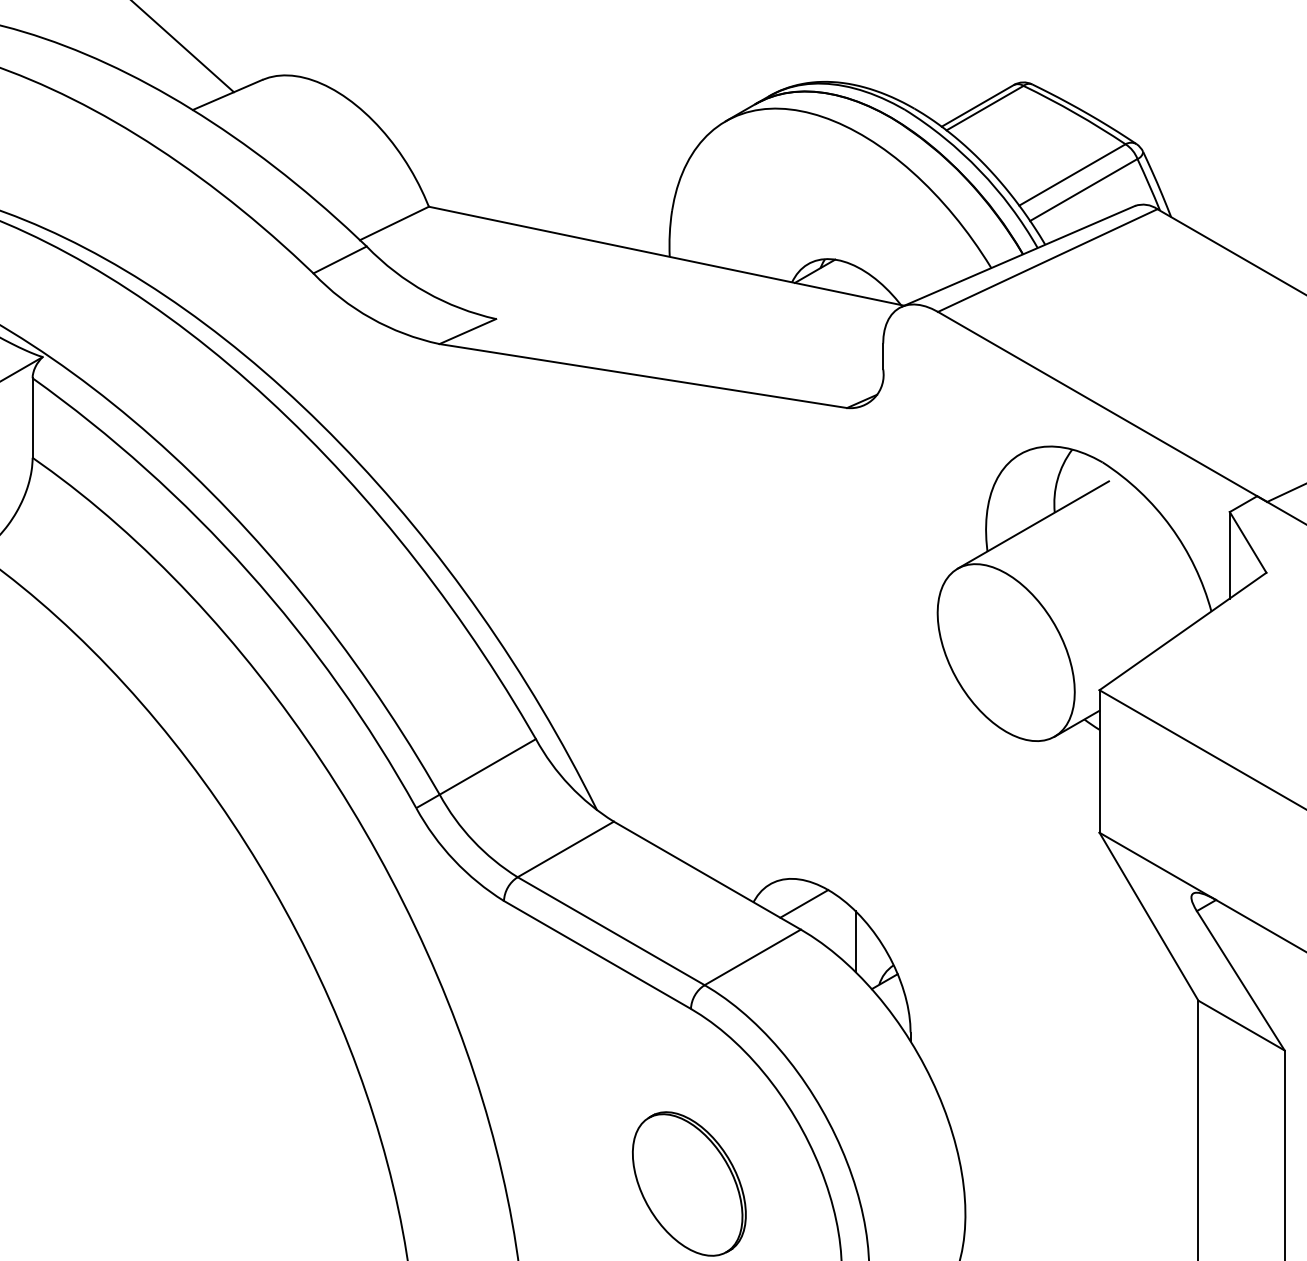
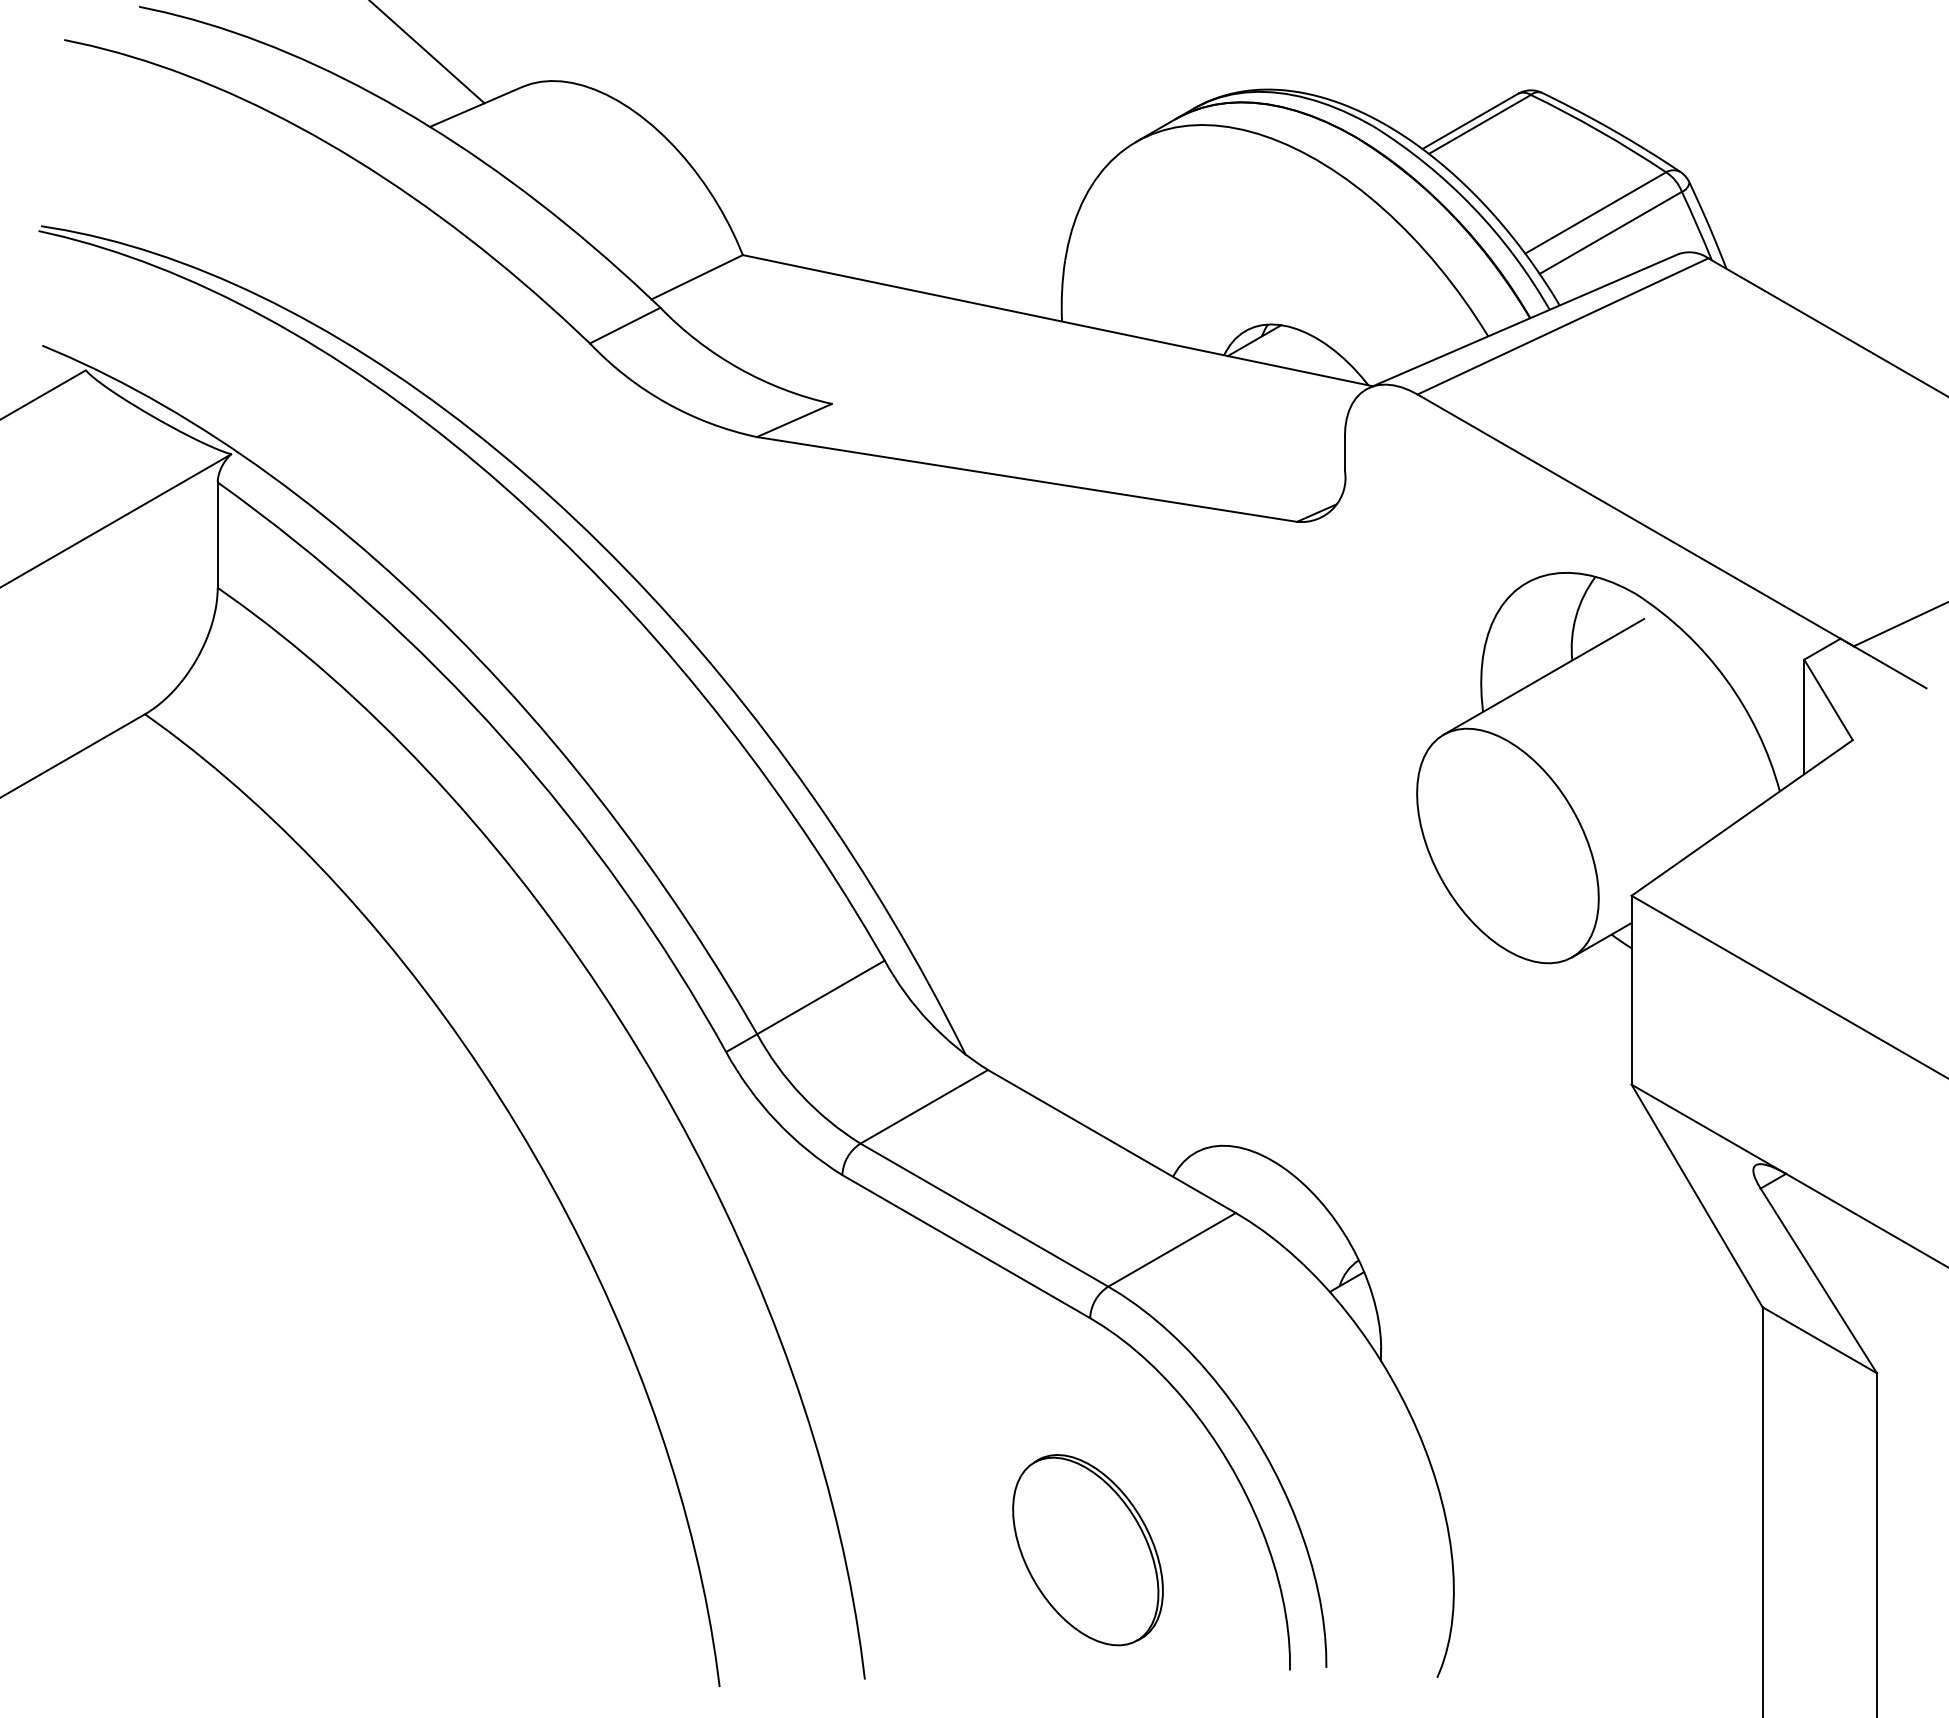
line: (804, 903) -> (1240, 1178), removed
line: (855, 941) -> (1308, 1228), removed

